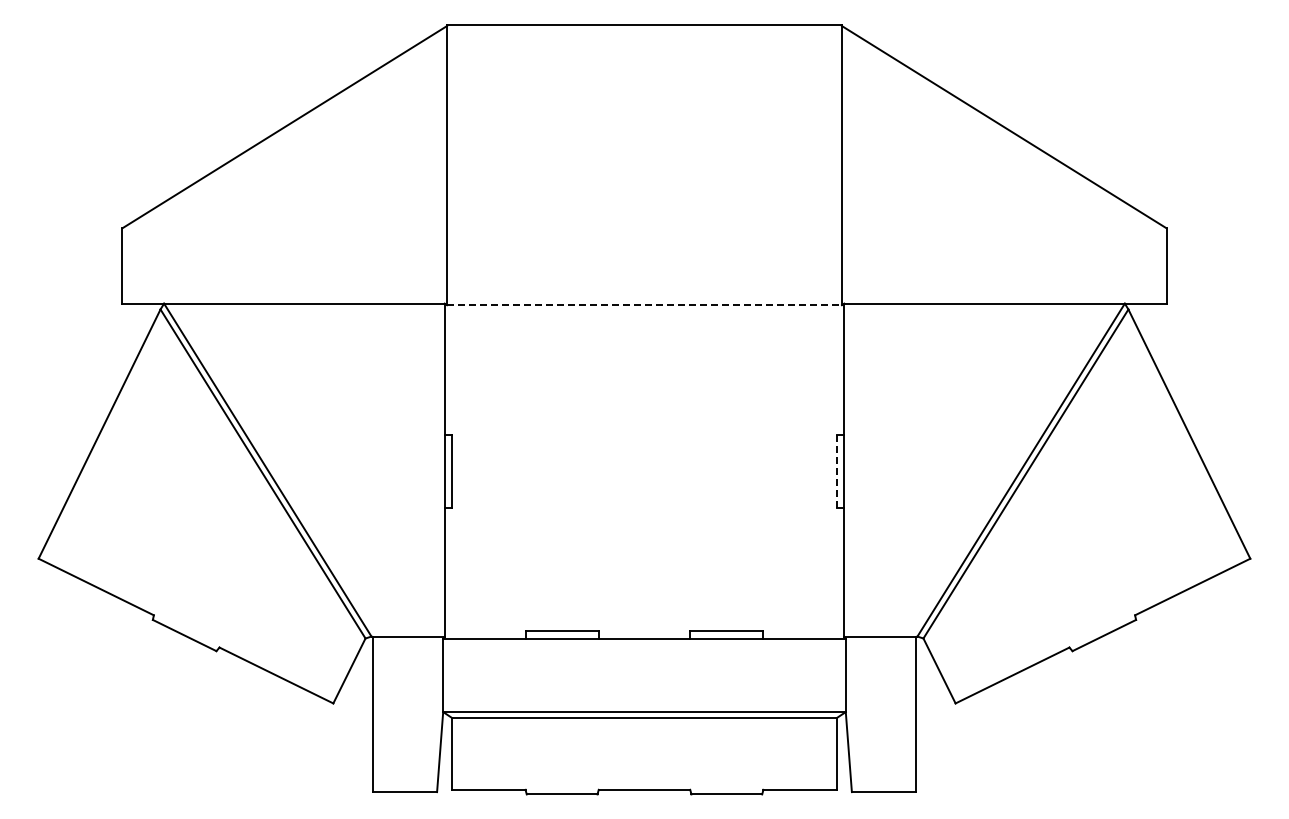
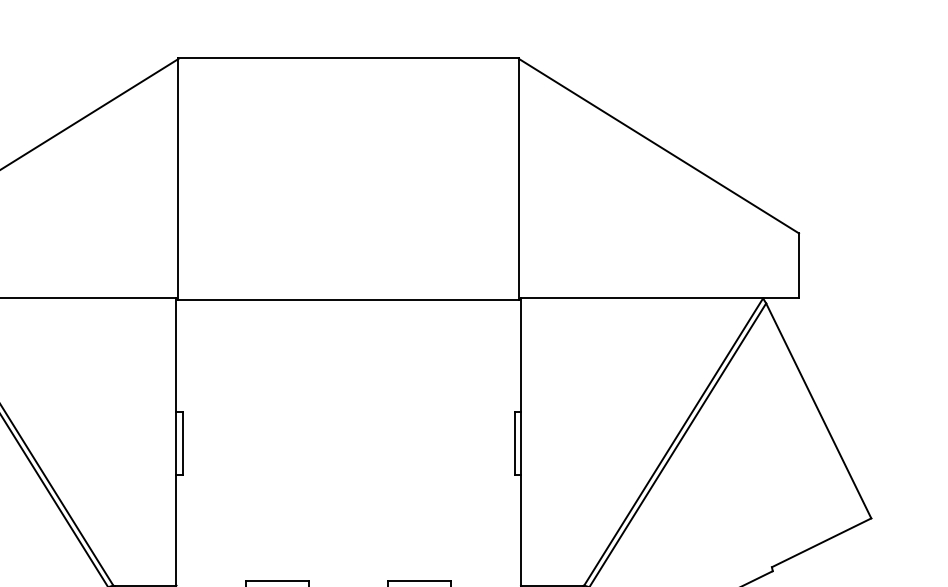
line: (645, 305) -> (349, 300), dashed -> solid
line: (836, 471) -> (514, 443), dashed -> solid

